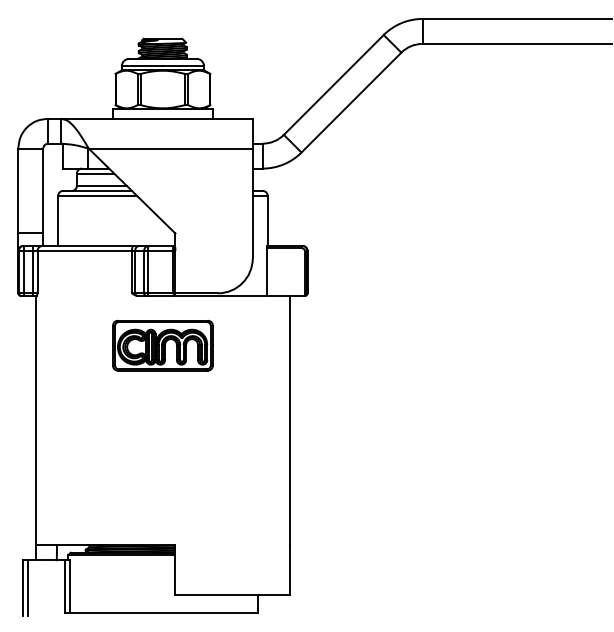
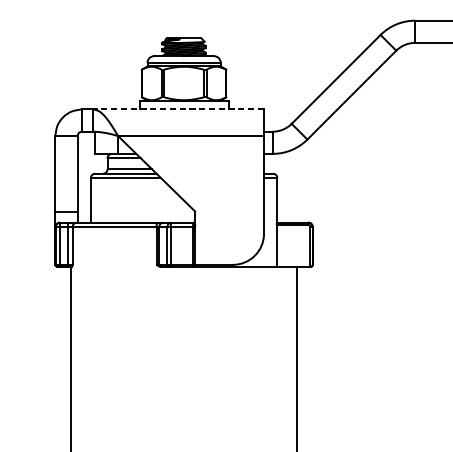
line: (156, 118) -> (178, 109), solid -> dashed
part: (162, 345) -> (183, 311), removed

